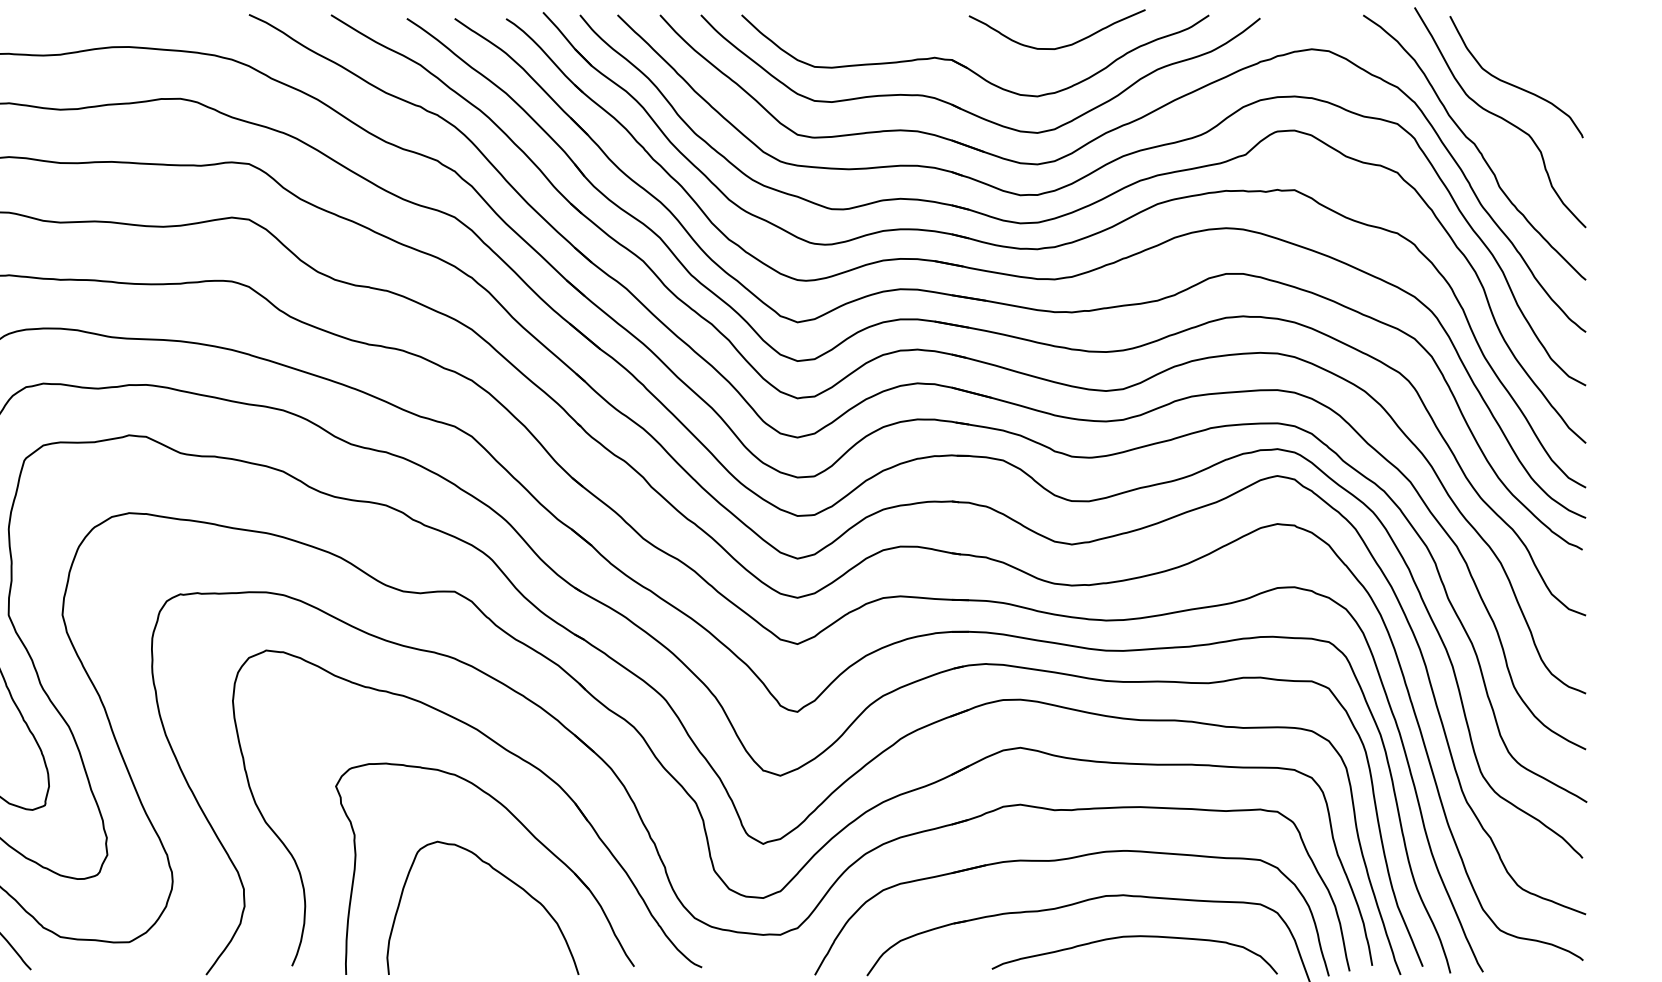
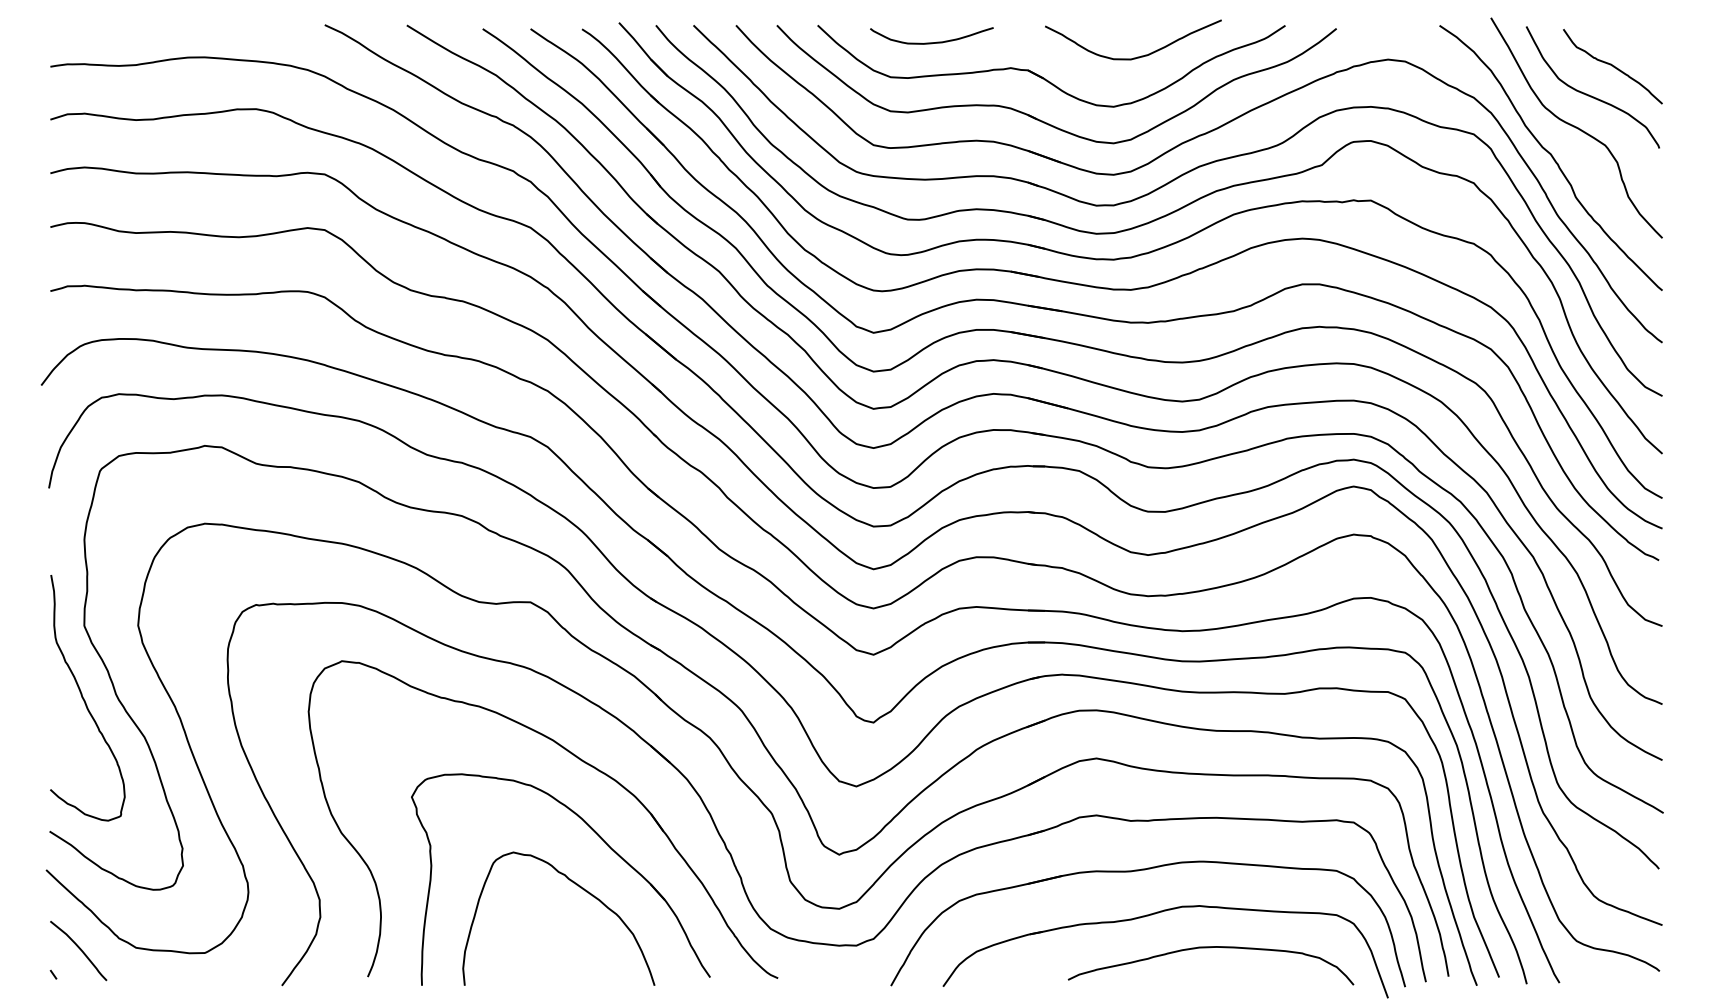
curve: (855, 32) -> (931, 42), added
curve: (1536, 56) -> (1612, 66), added

